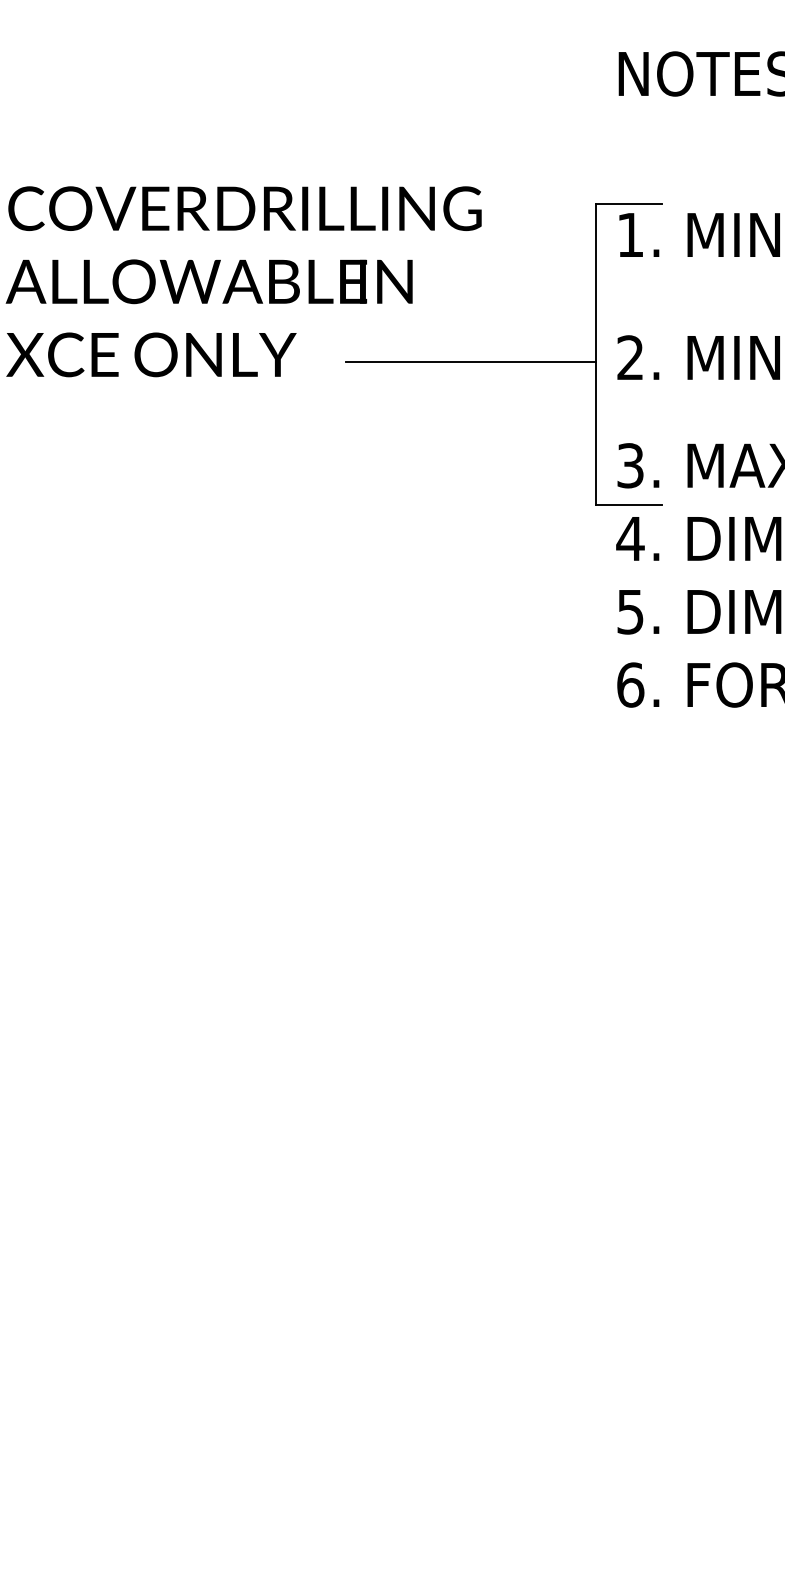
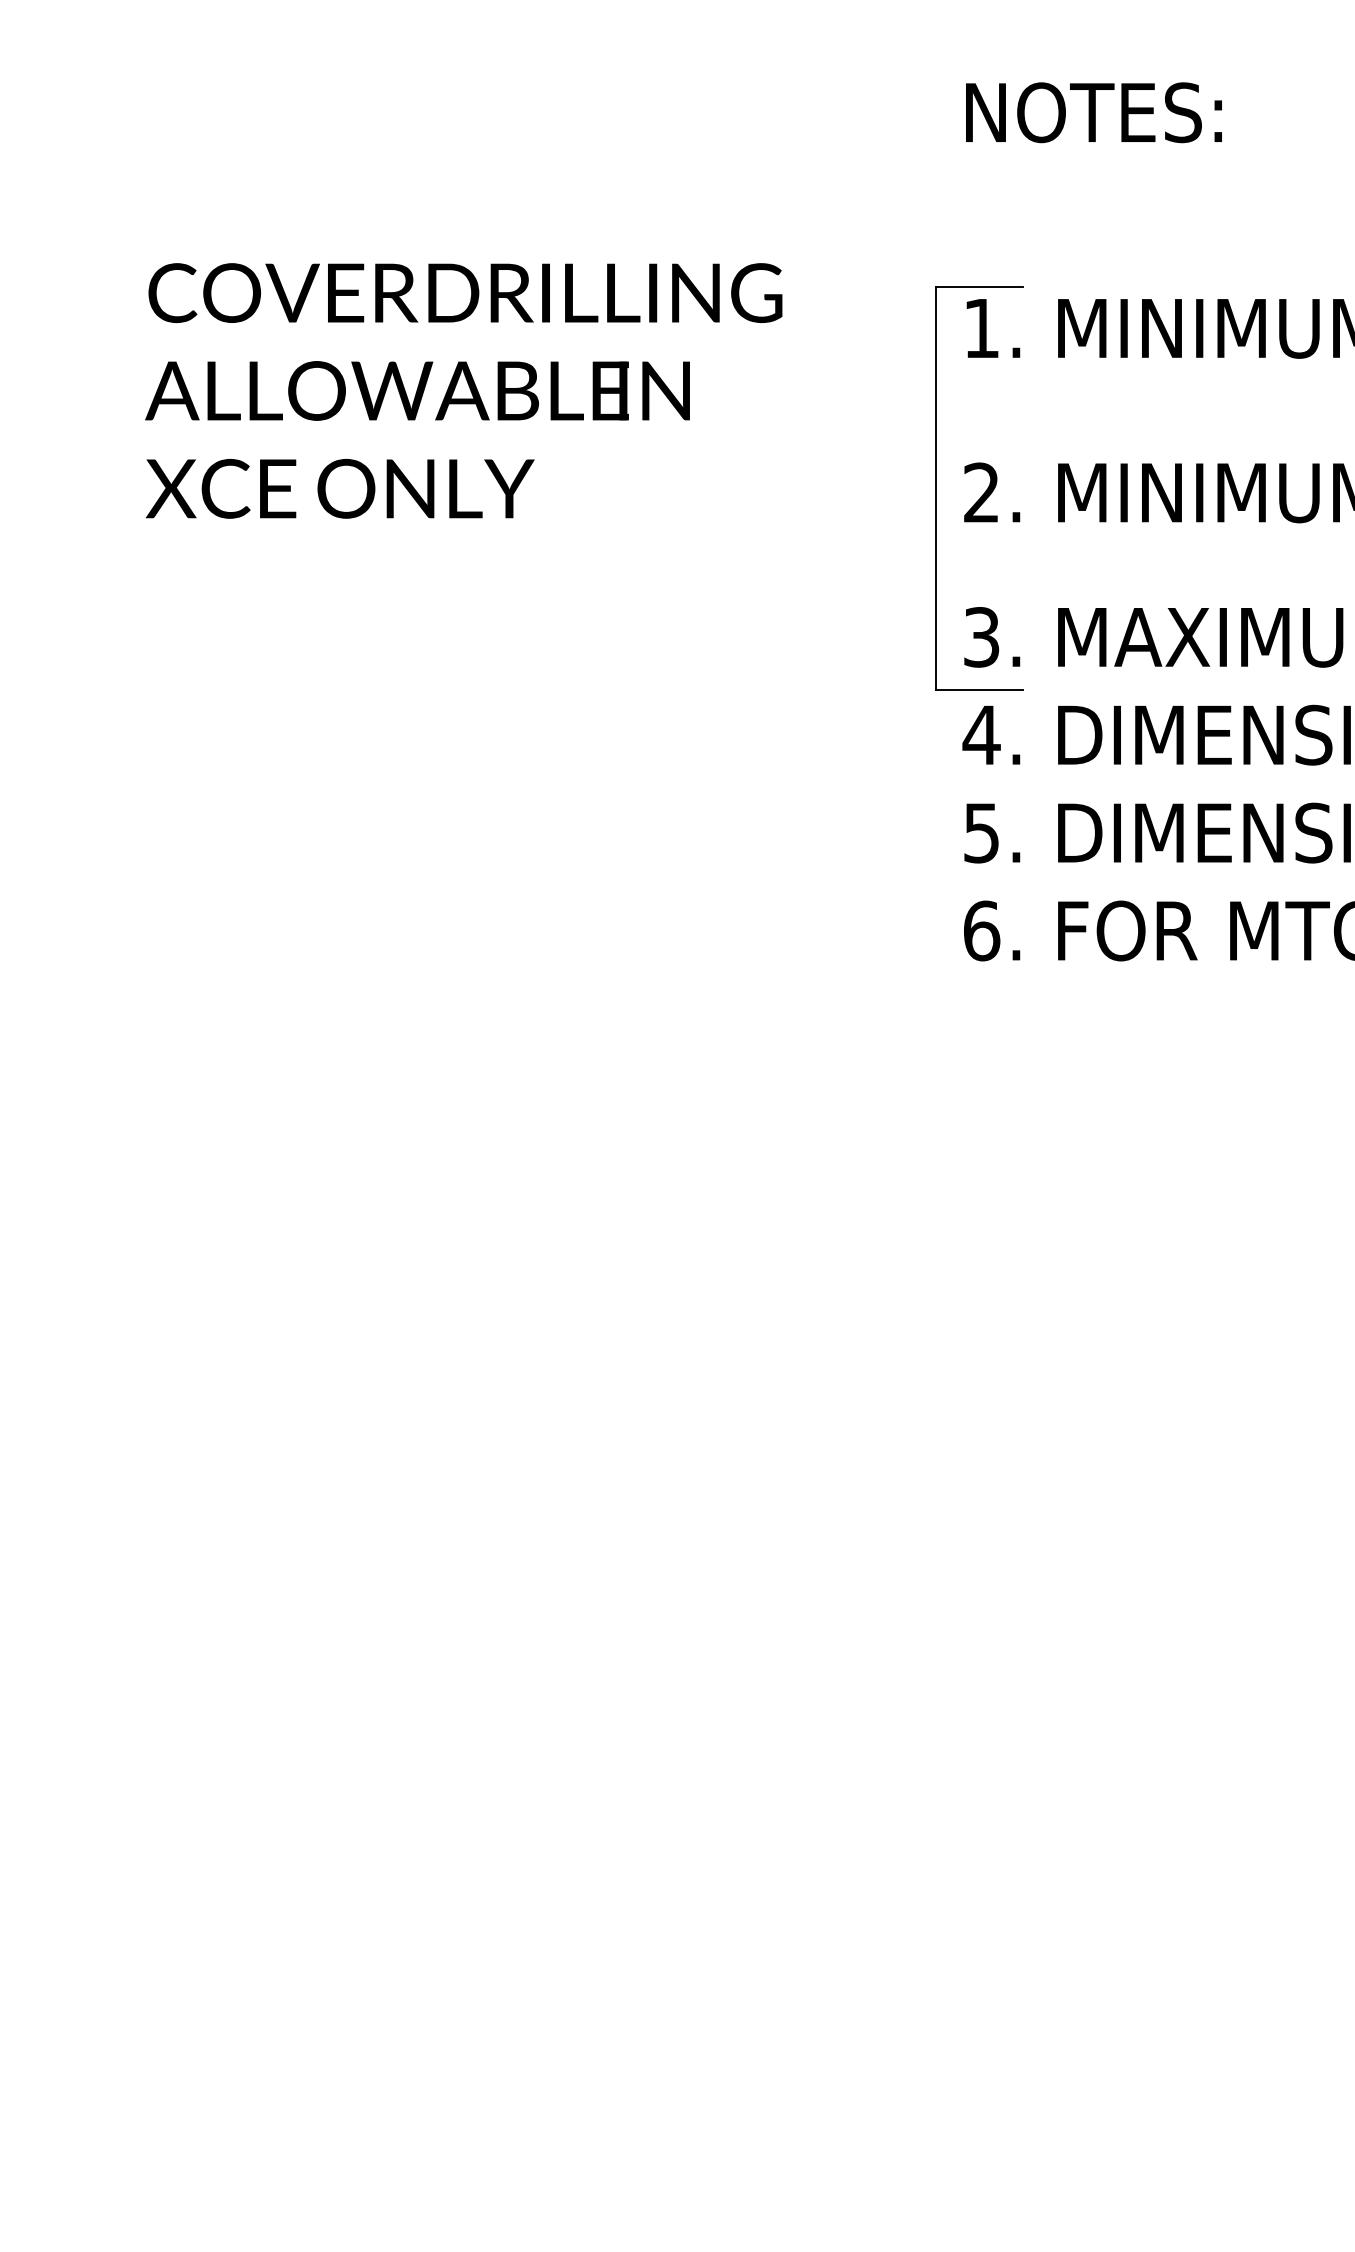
line: (471, 361) -> (768, 497), removed

